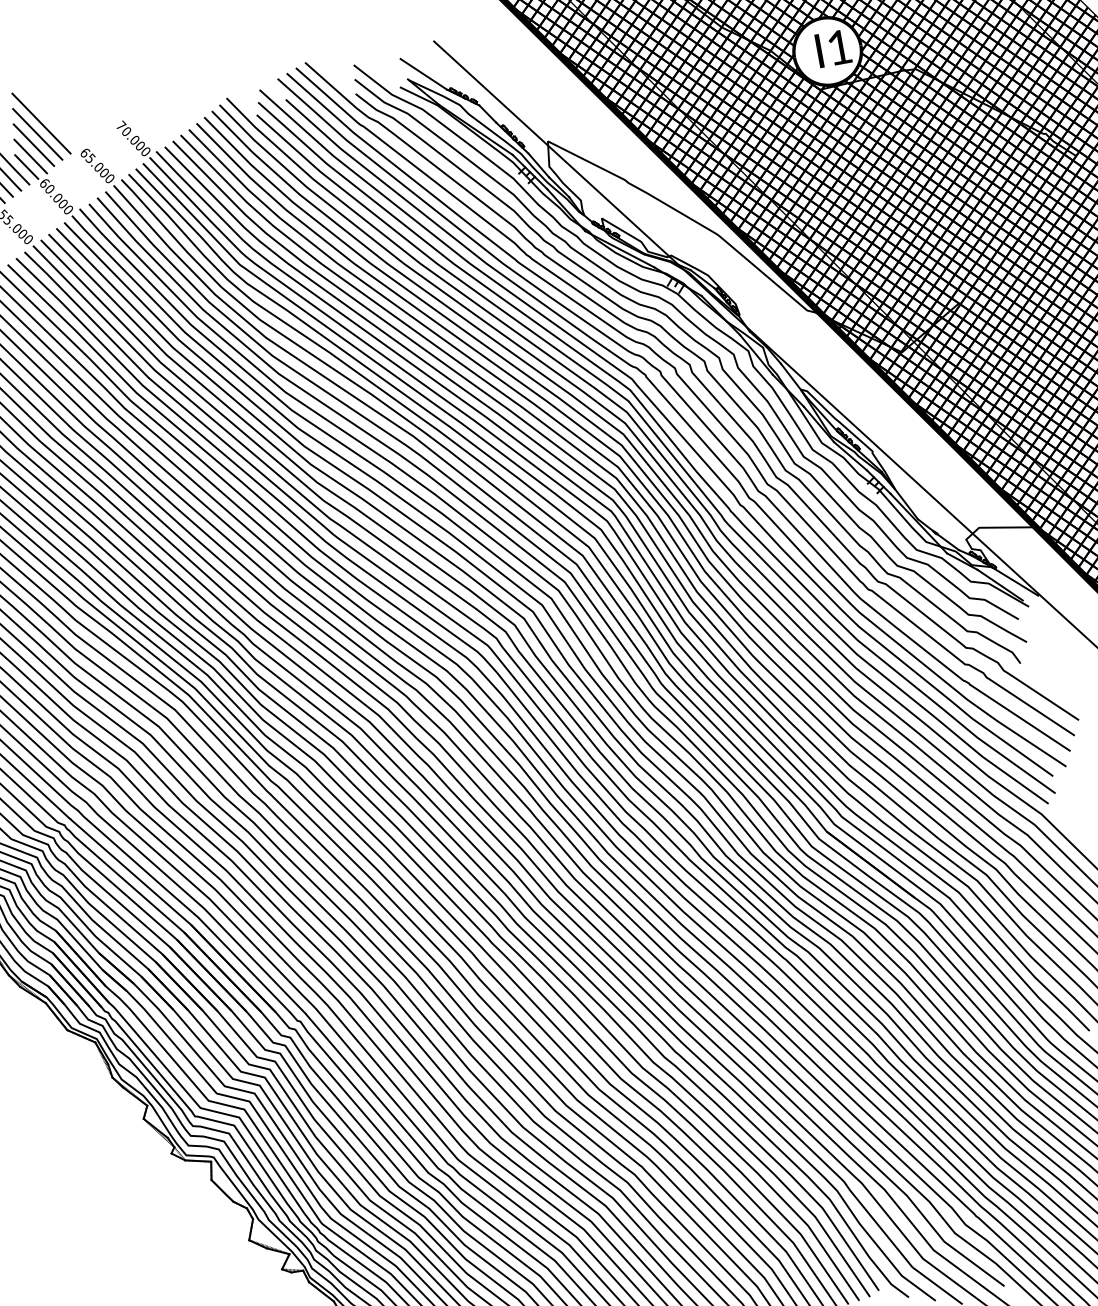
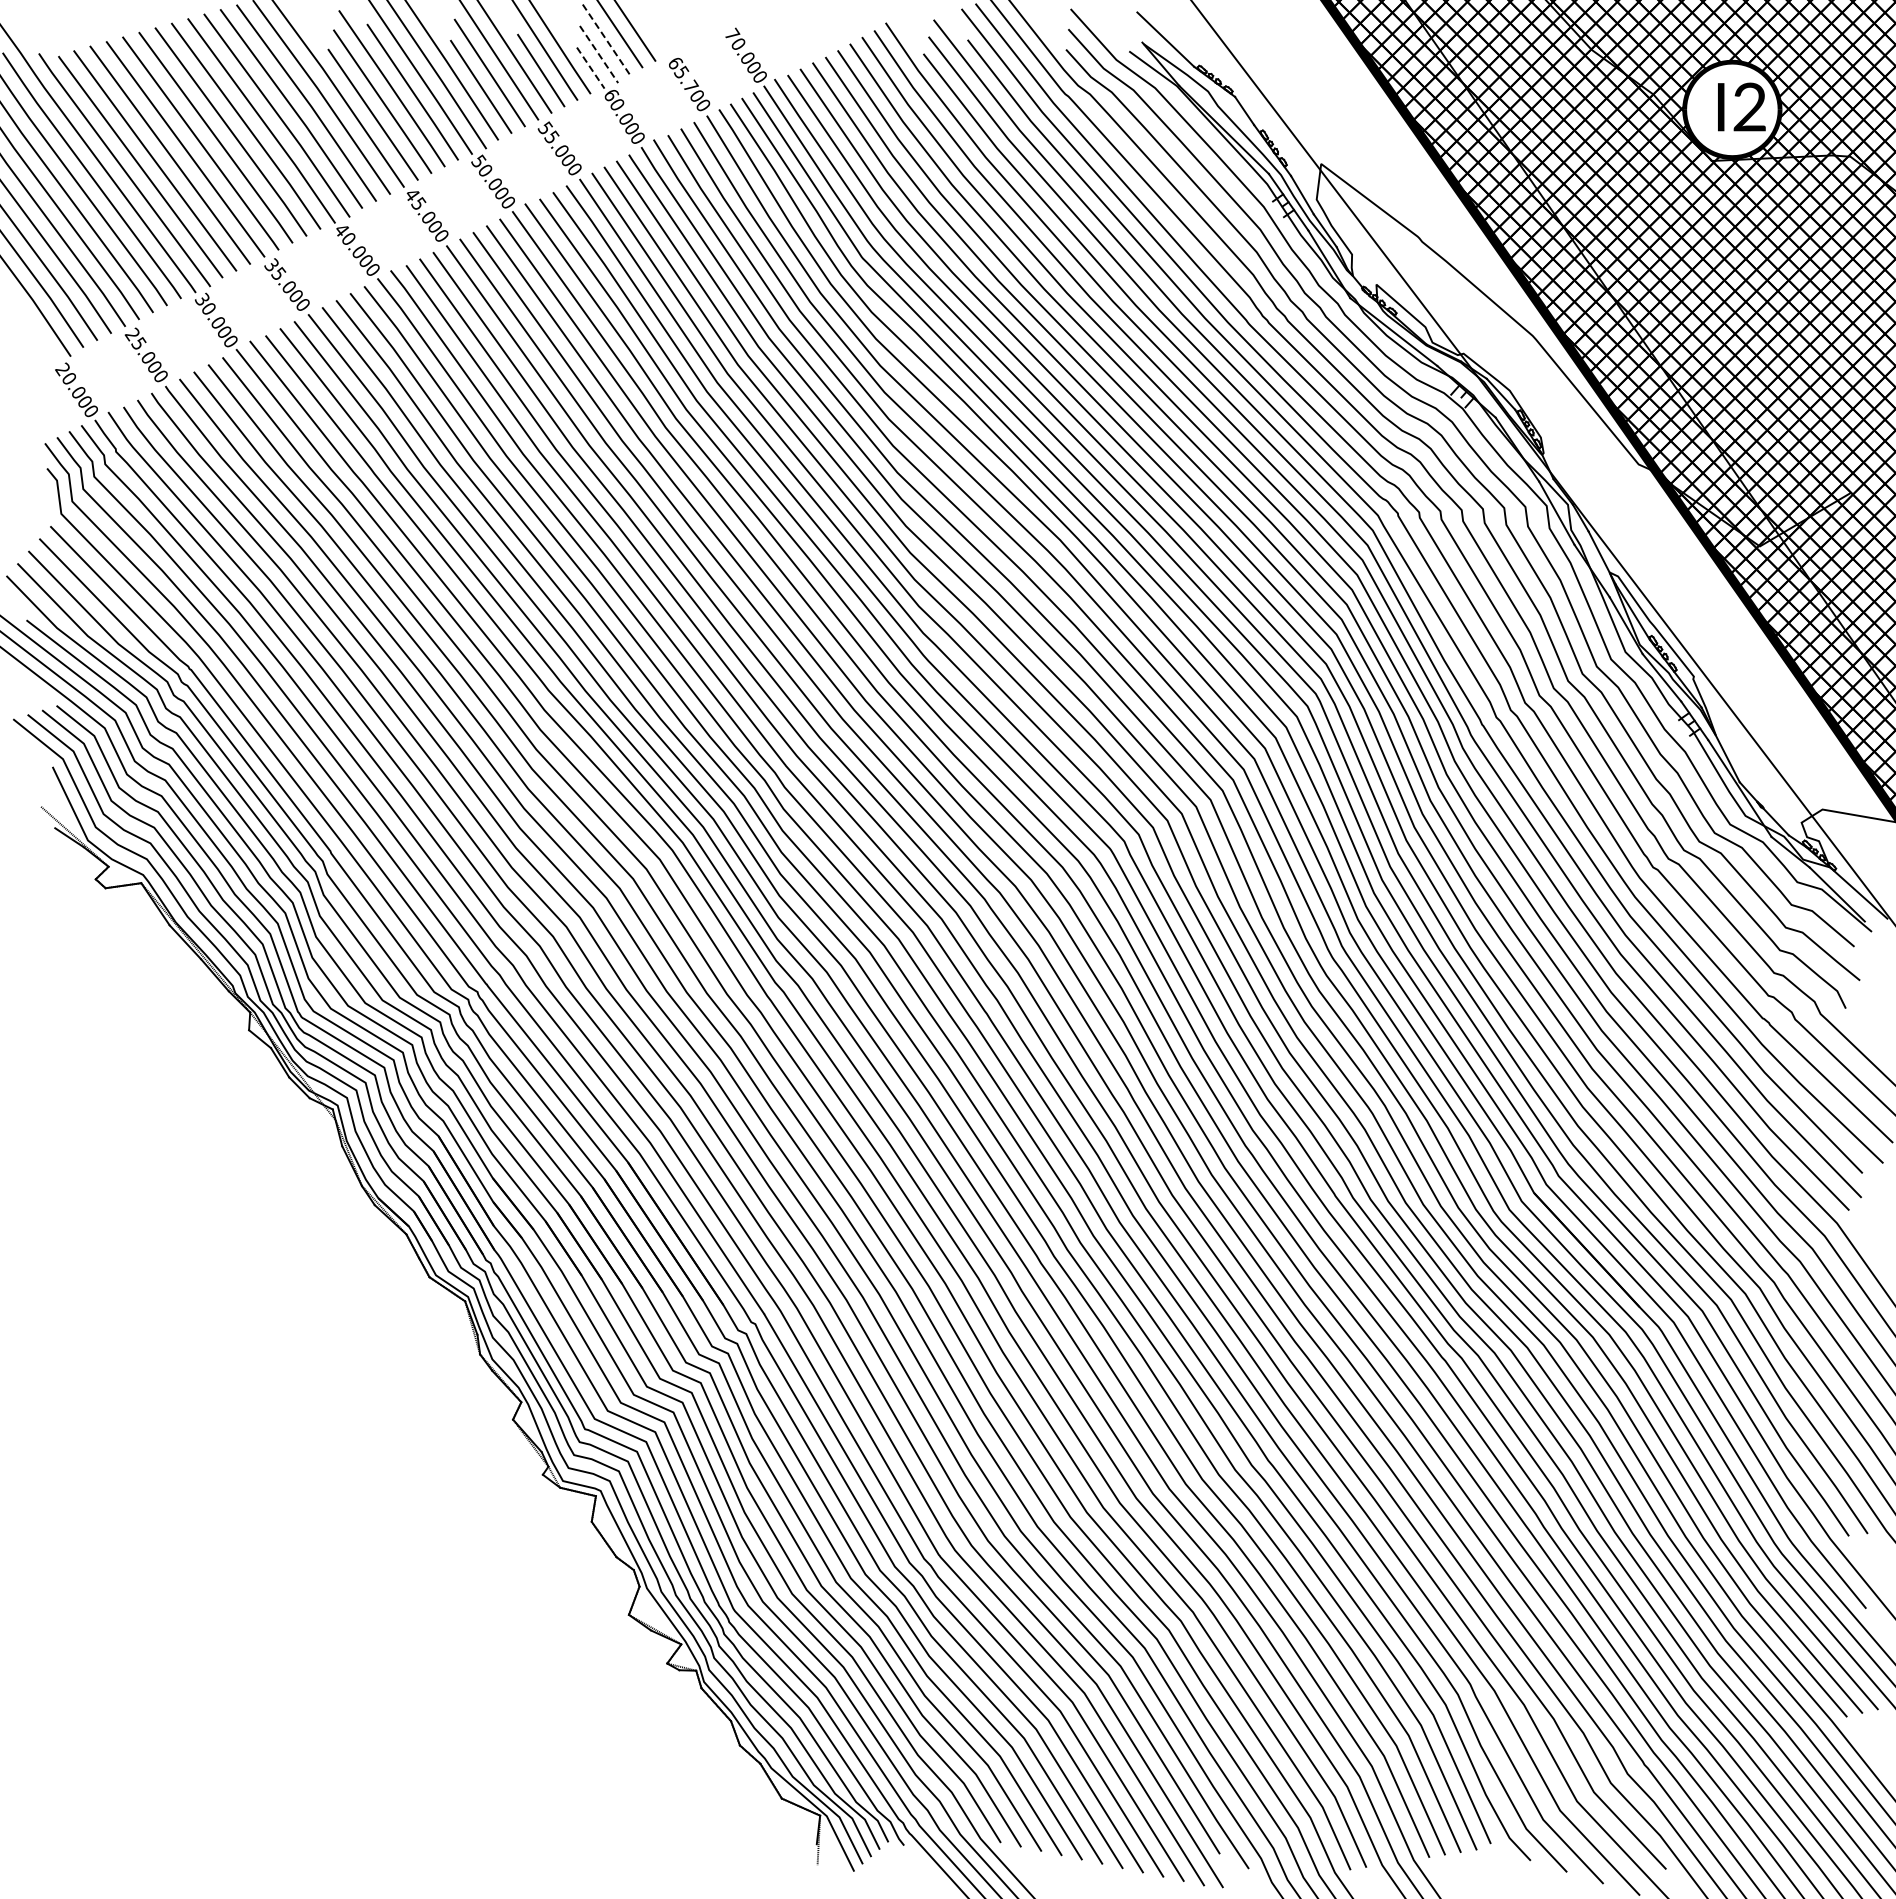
text: (839, 47) -> (1749, 106), I1 -> I2
line: (34, 145) -> (606, 40), solid -> dashed
line: (31, 156) -> (599, 54), solid -> dashed
text: (99, 166) -> (691, 85), 65.000 -> 65.700
line: (26, 167) -> (590, 68), solid -> dashed

